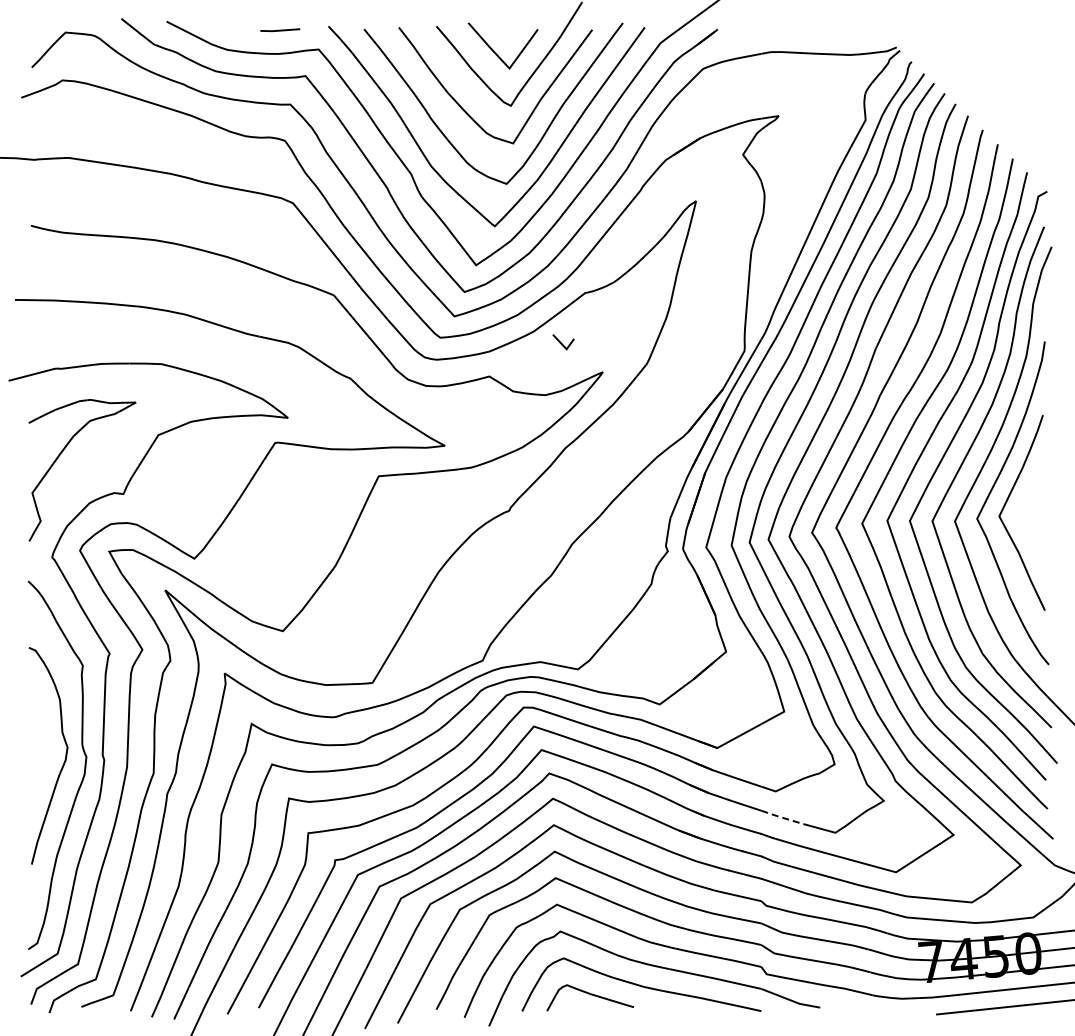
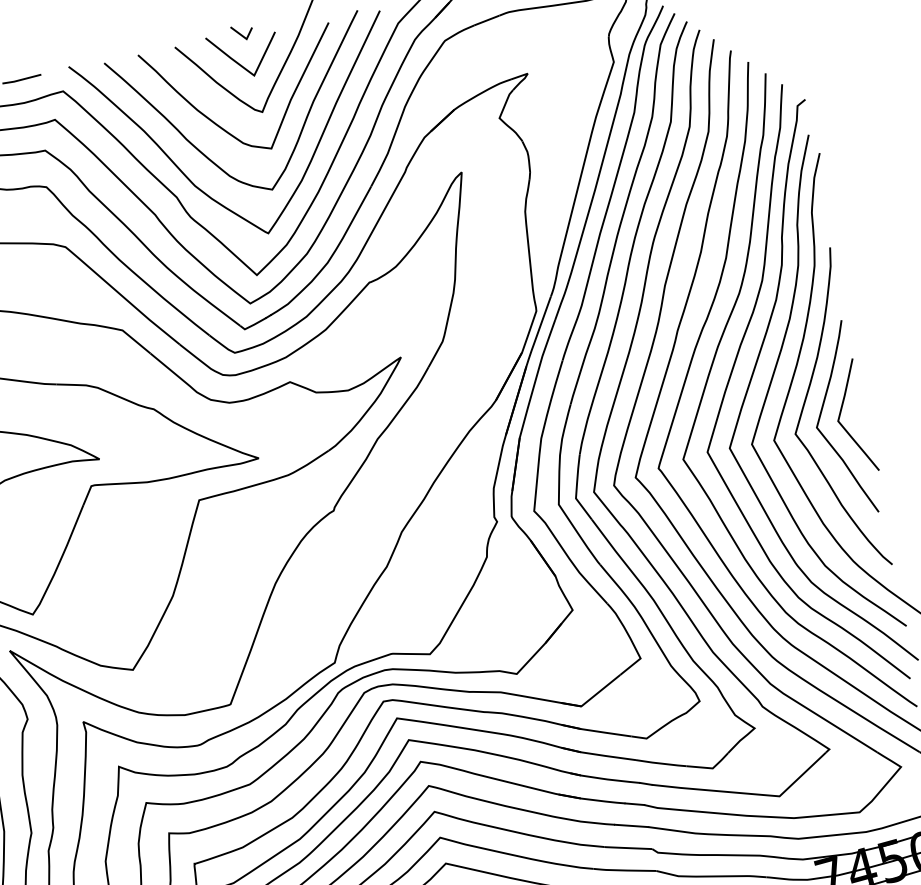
line: (562, 343) -> (241, 34), moved
curve: (1025, 507) -> (841, 414), added
line: (785, 818) -> (661, 763), dashed -> solid

